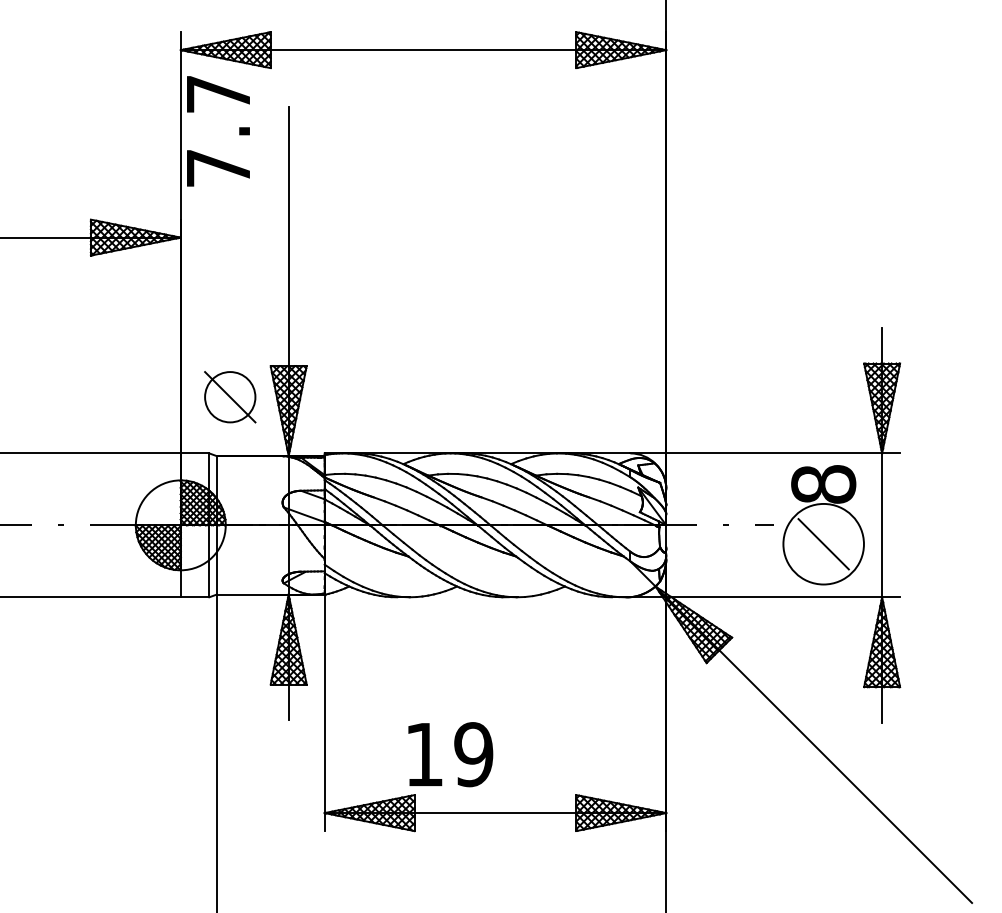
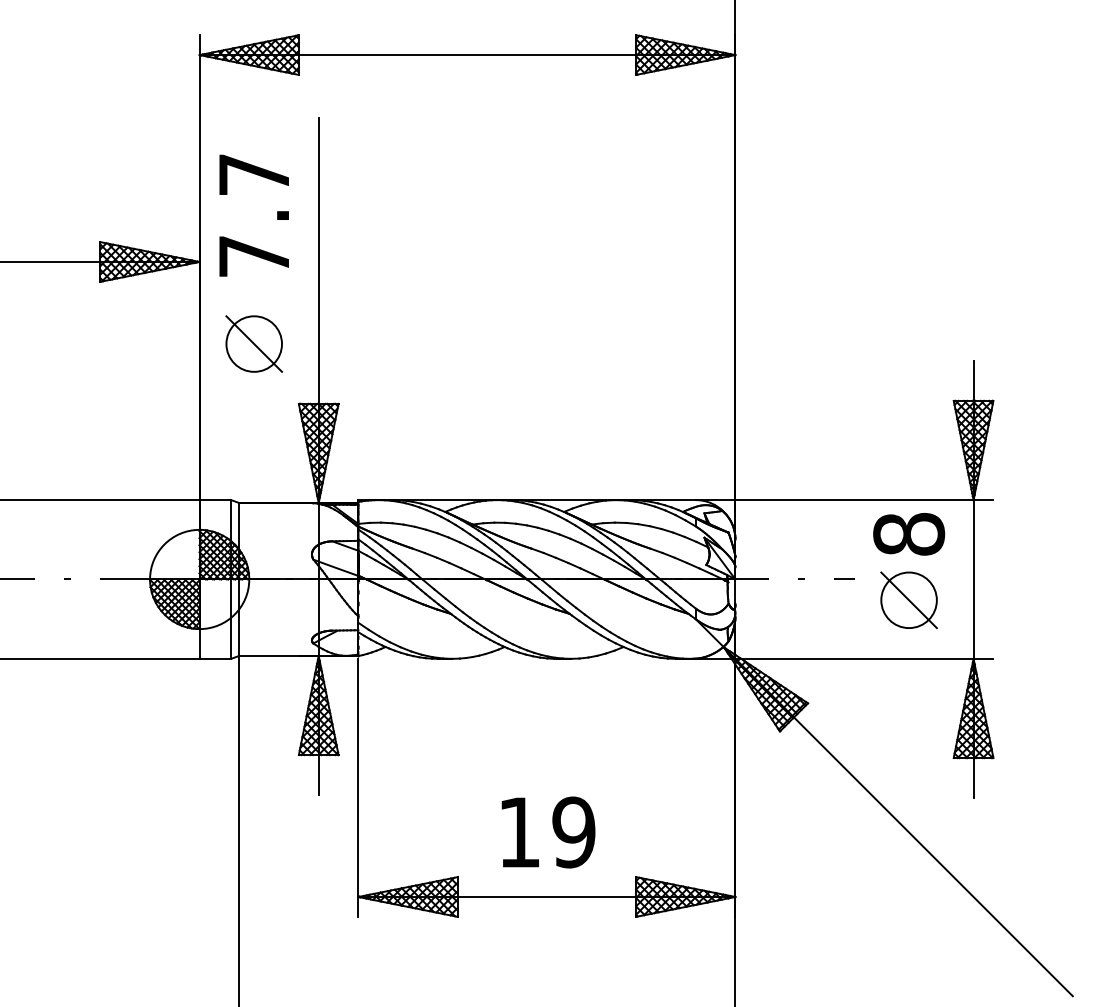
text: (217, 131) -> (253, 215), moved
part: (229, 396) -> (253, 343), moved
circle: (823, 544) -> (908, 600), size x0.62
text: (450, 754) -> (548, 832), moved

